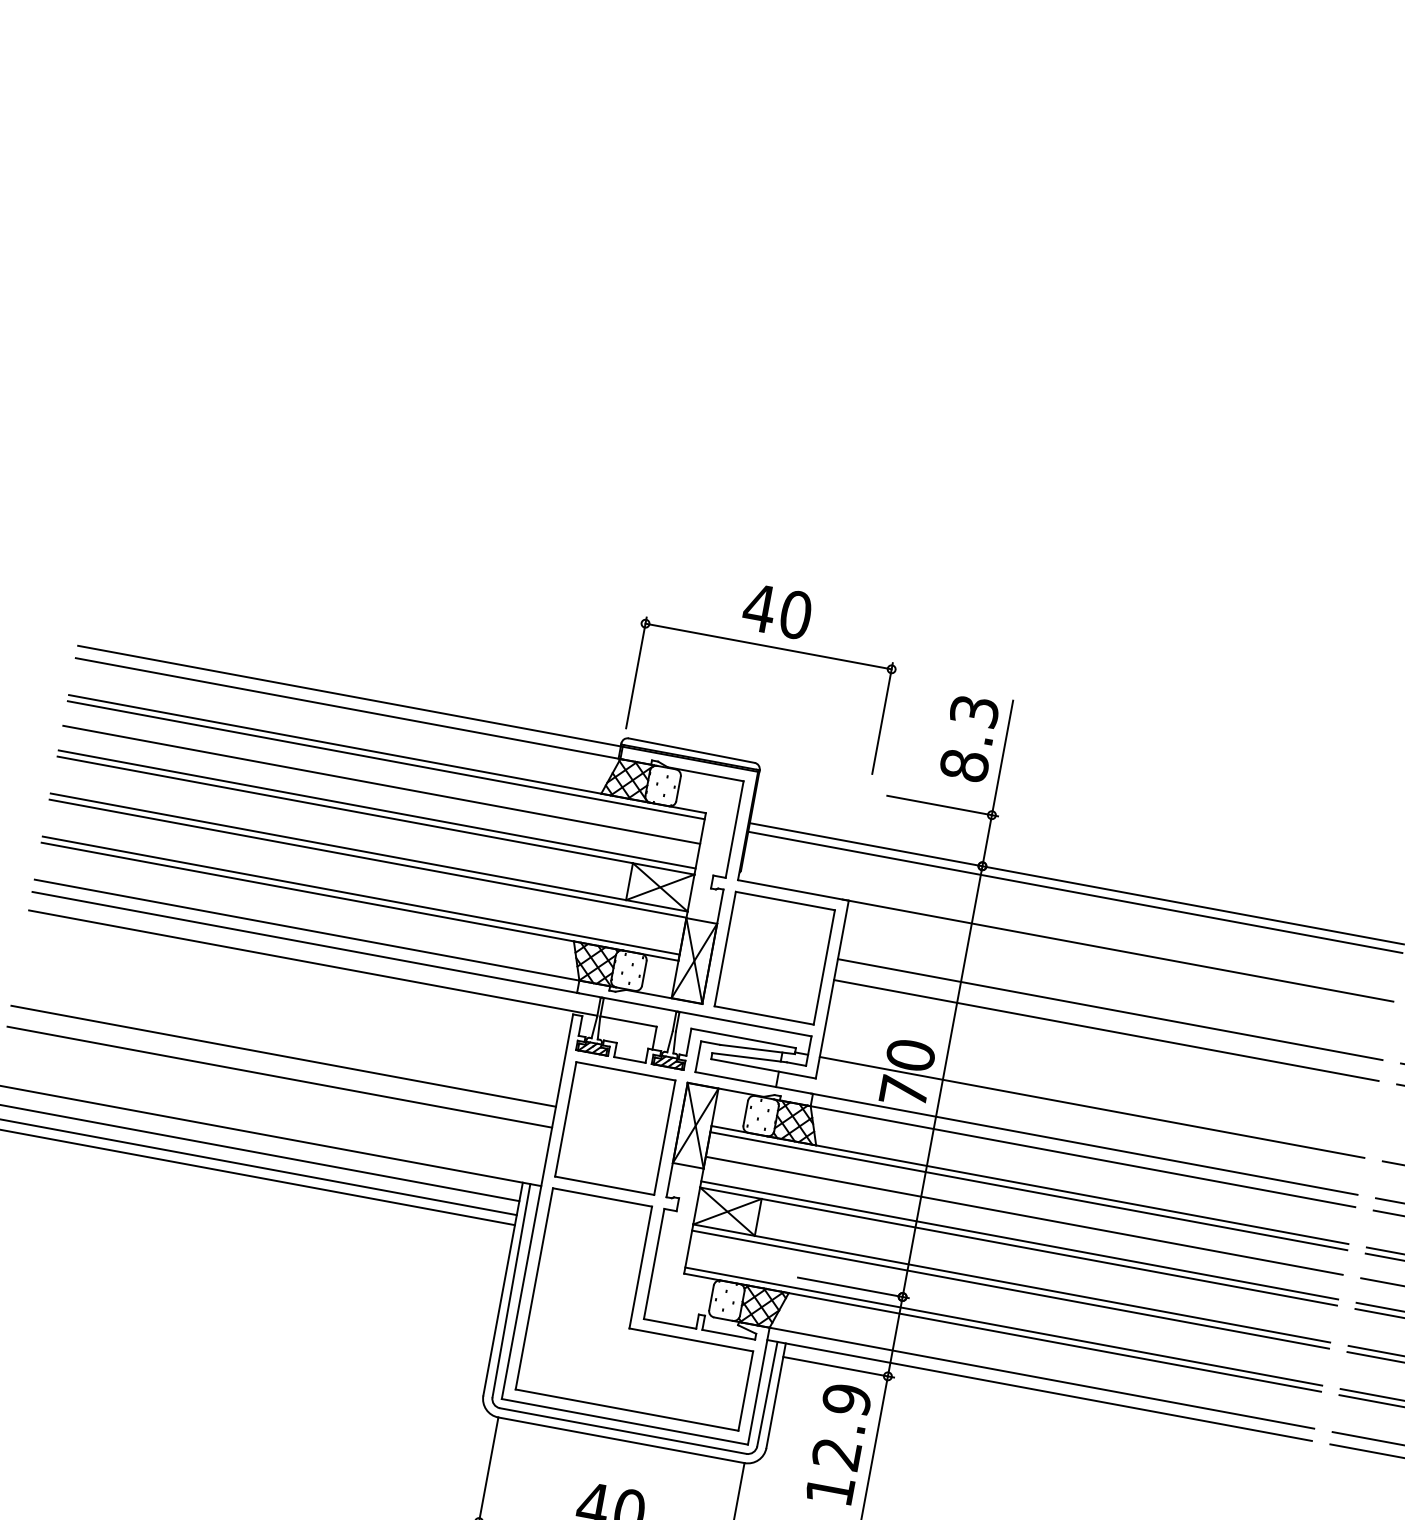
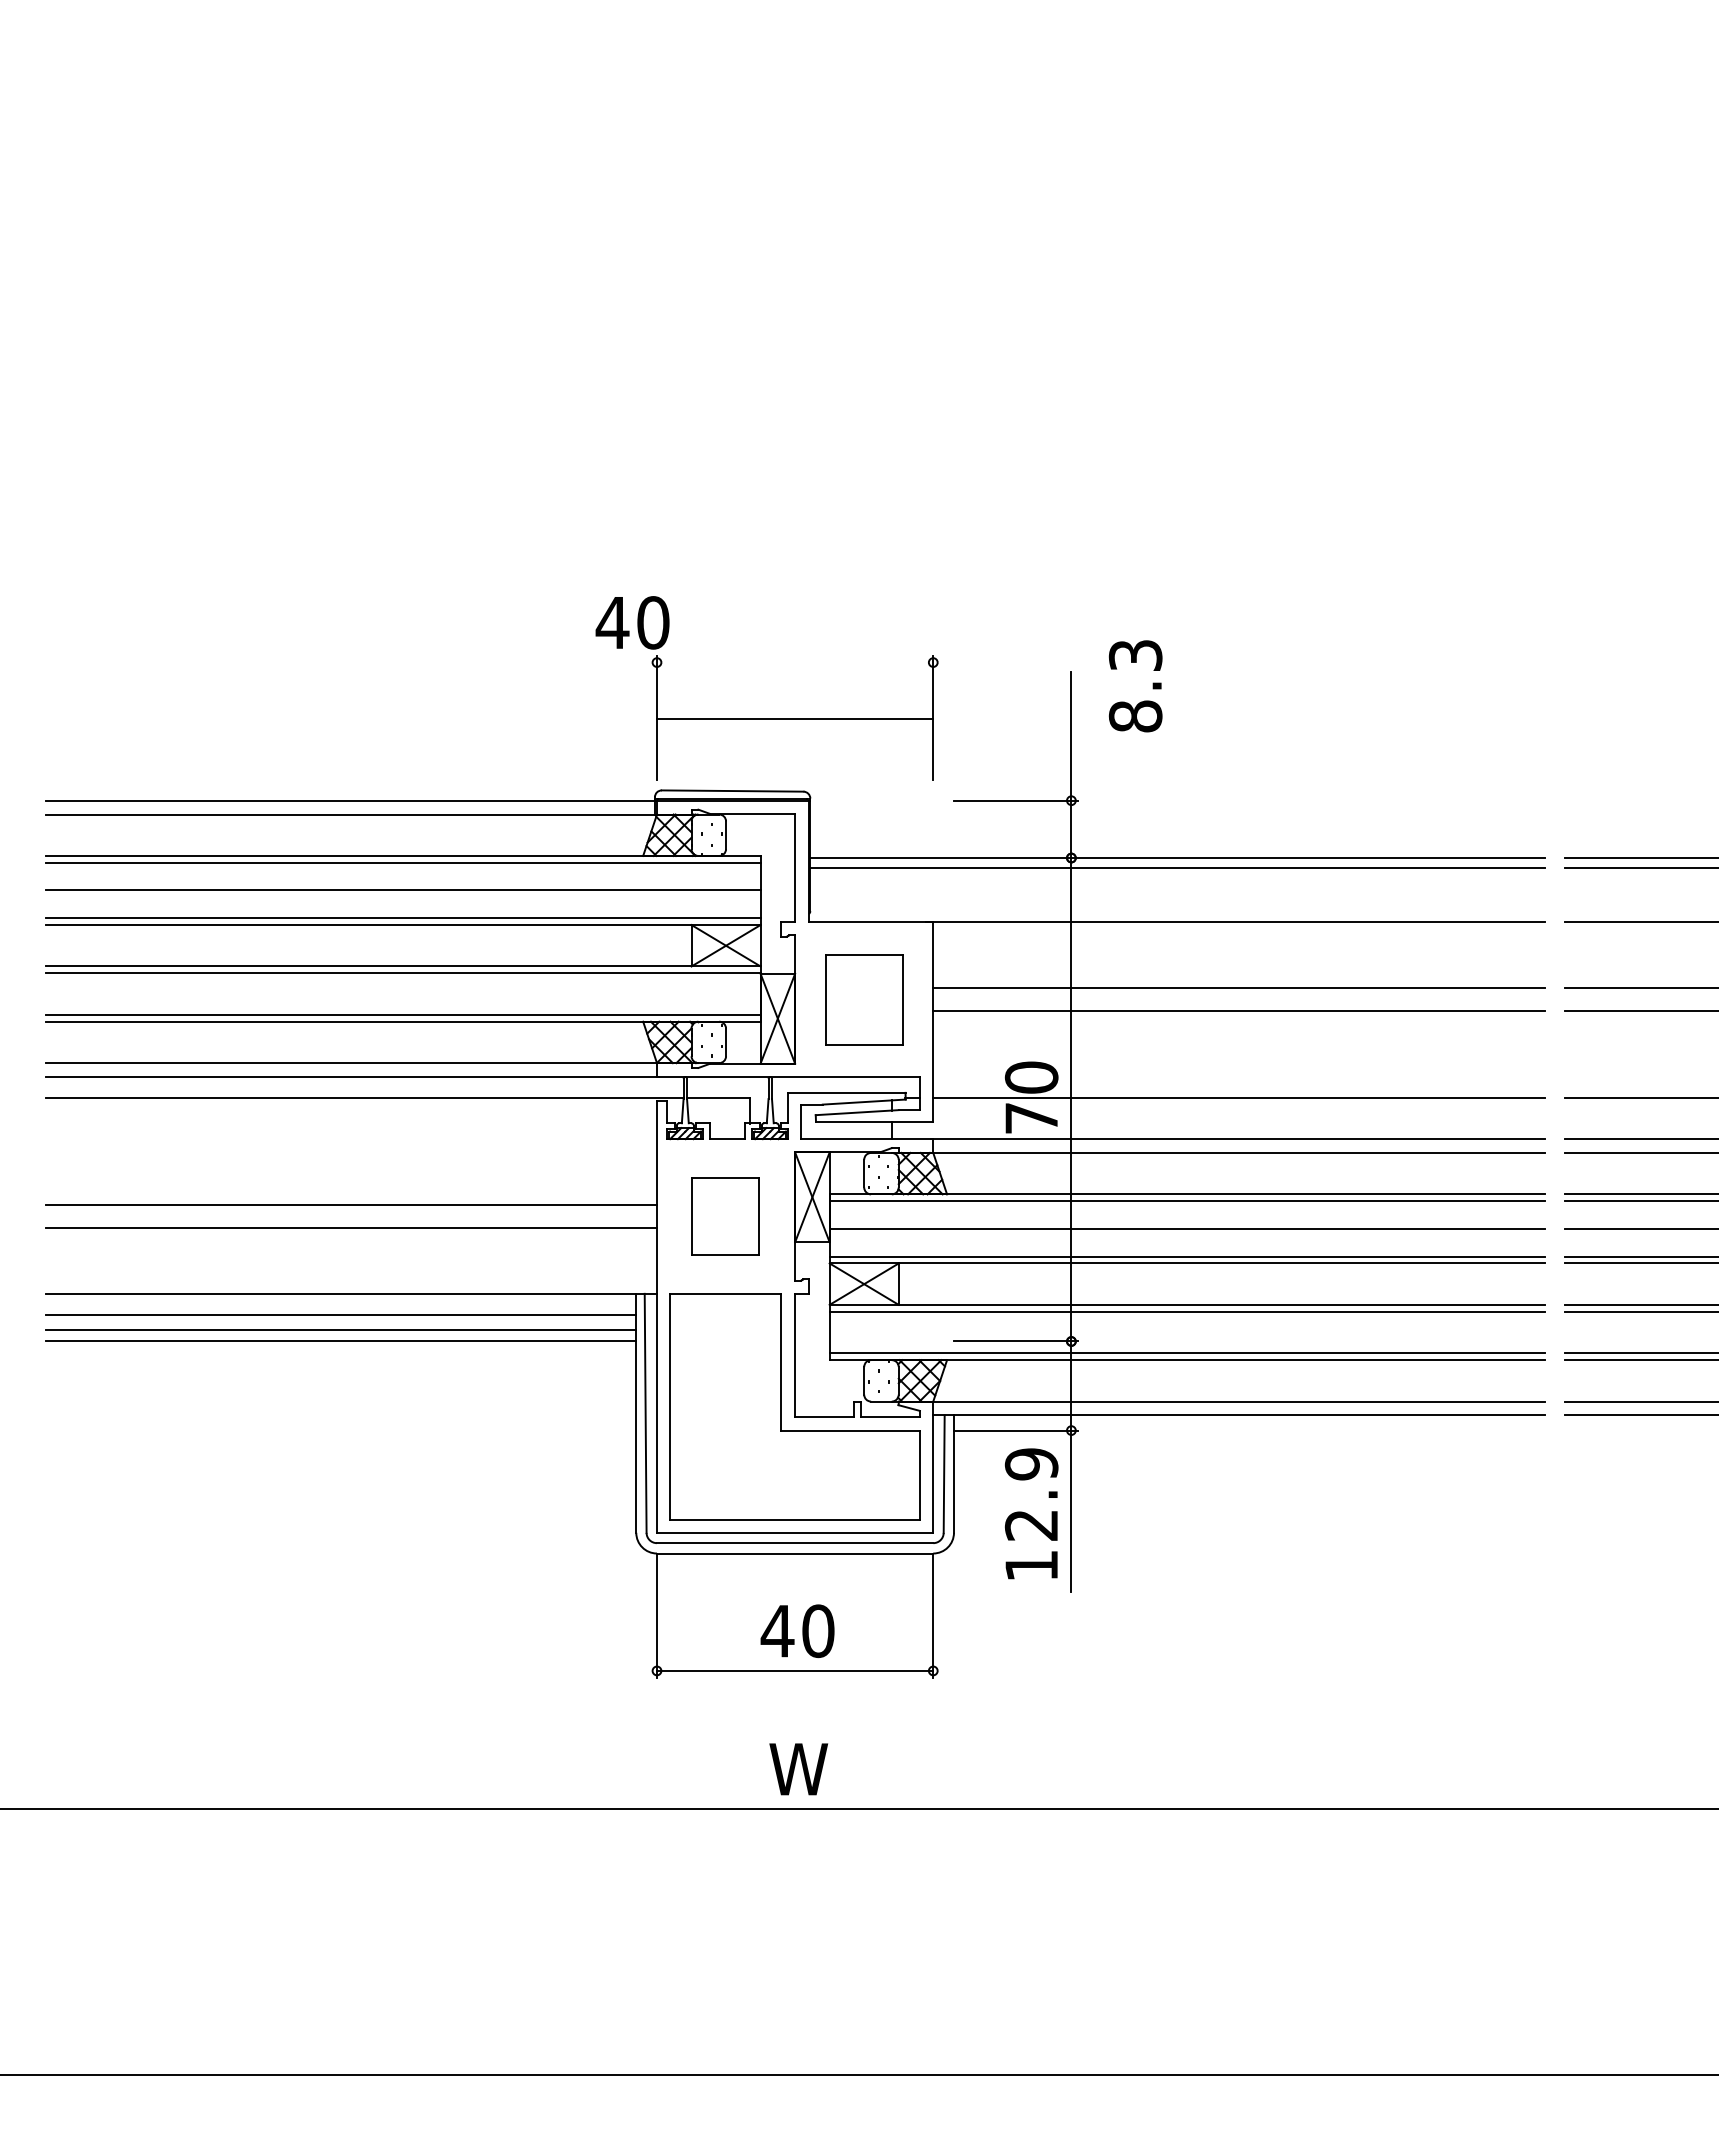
text: (777, 611) -> (632, 622), moved
line: (768, 646) -> (795, 718), moved
text: (969, 738) -> (1135, 686), moved
part: (774, 958) -> (864, 999), size x0.7
part: (615, 1128) -> (725, 1216), size x0.6

